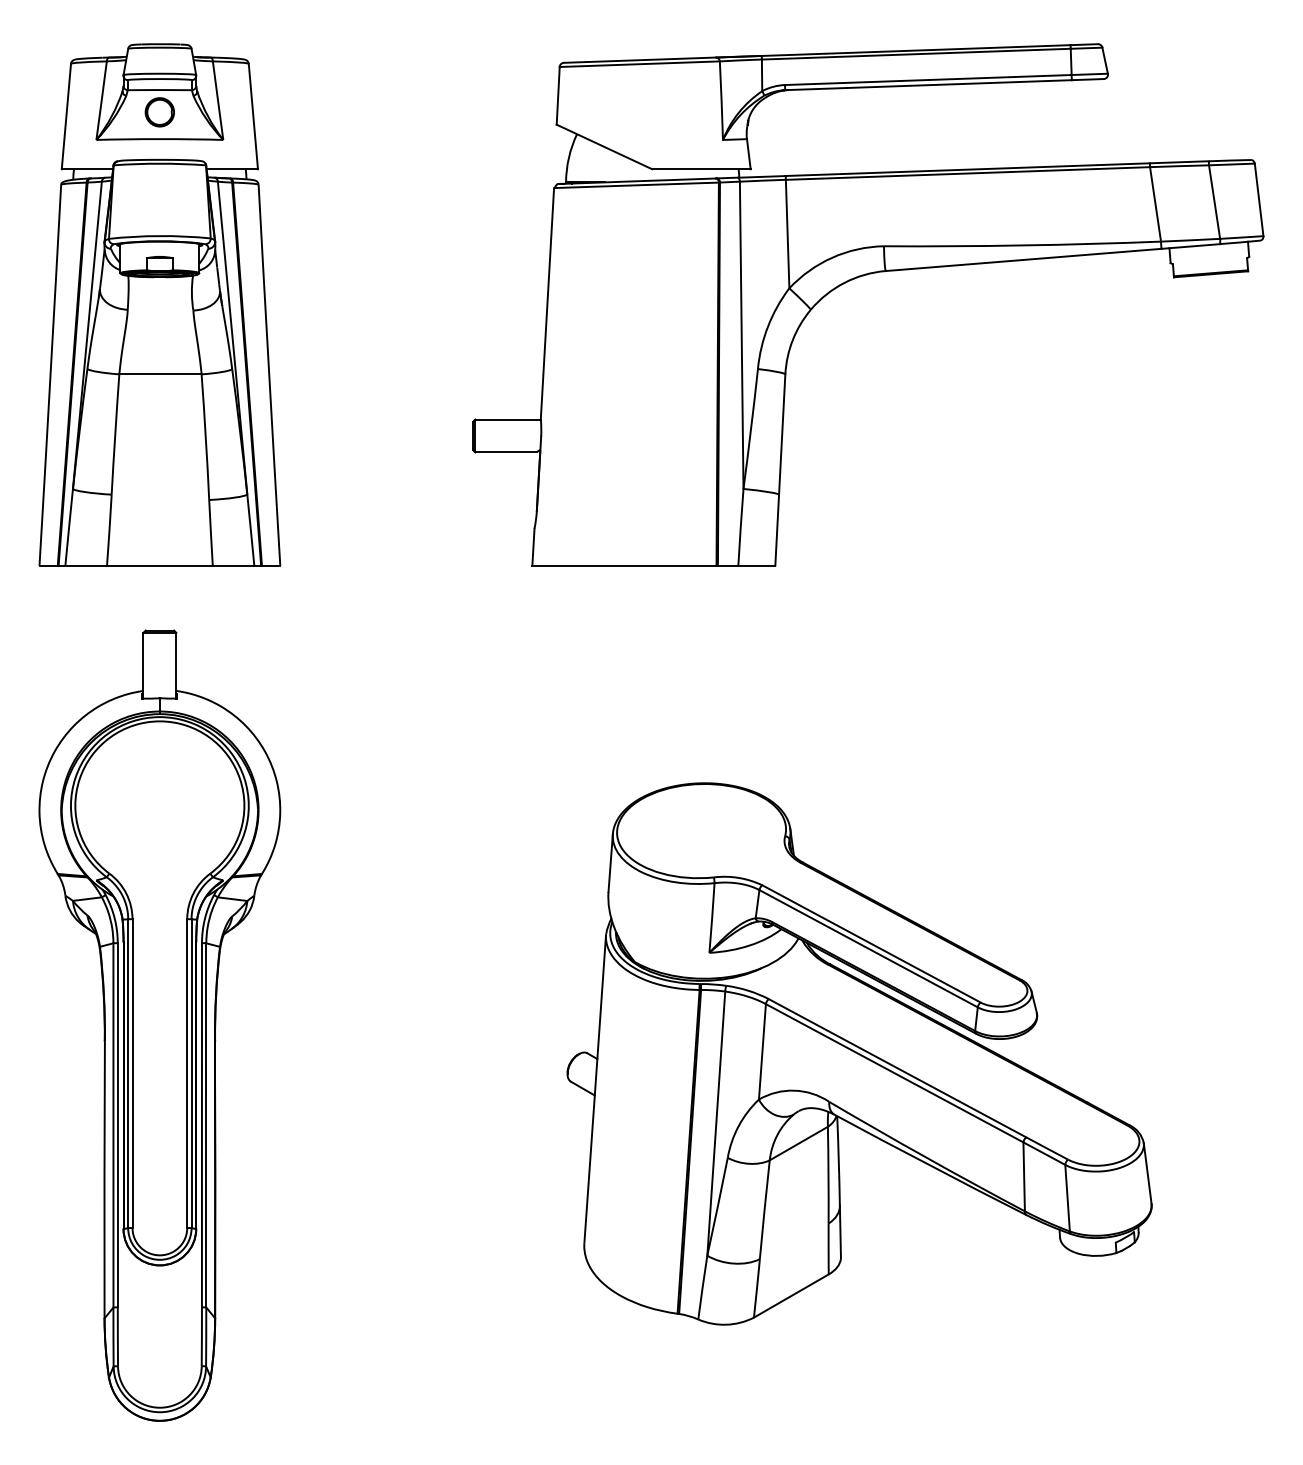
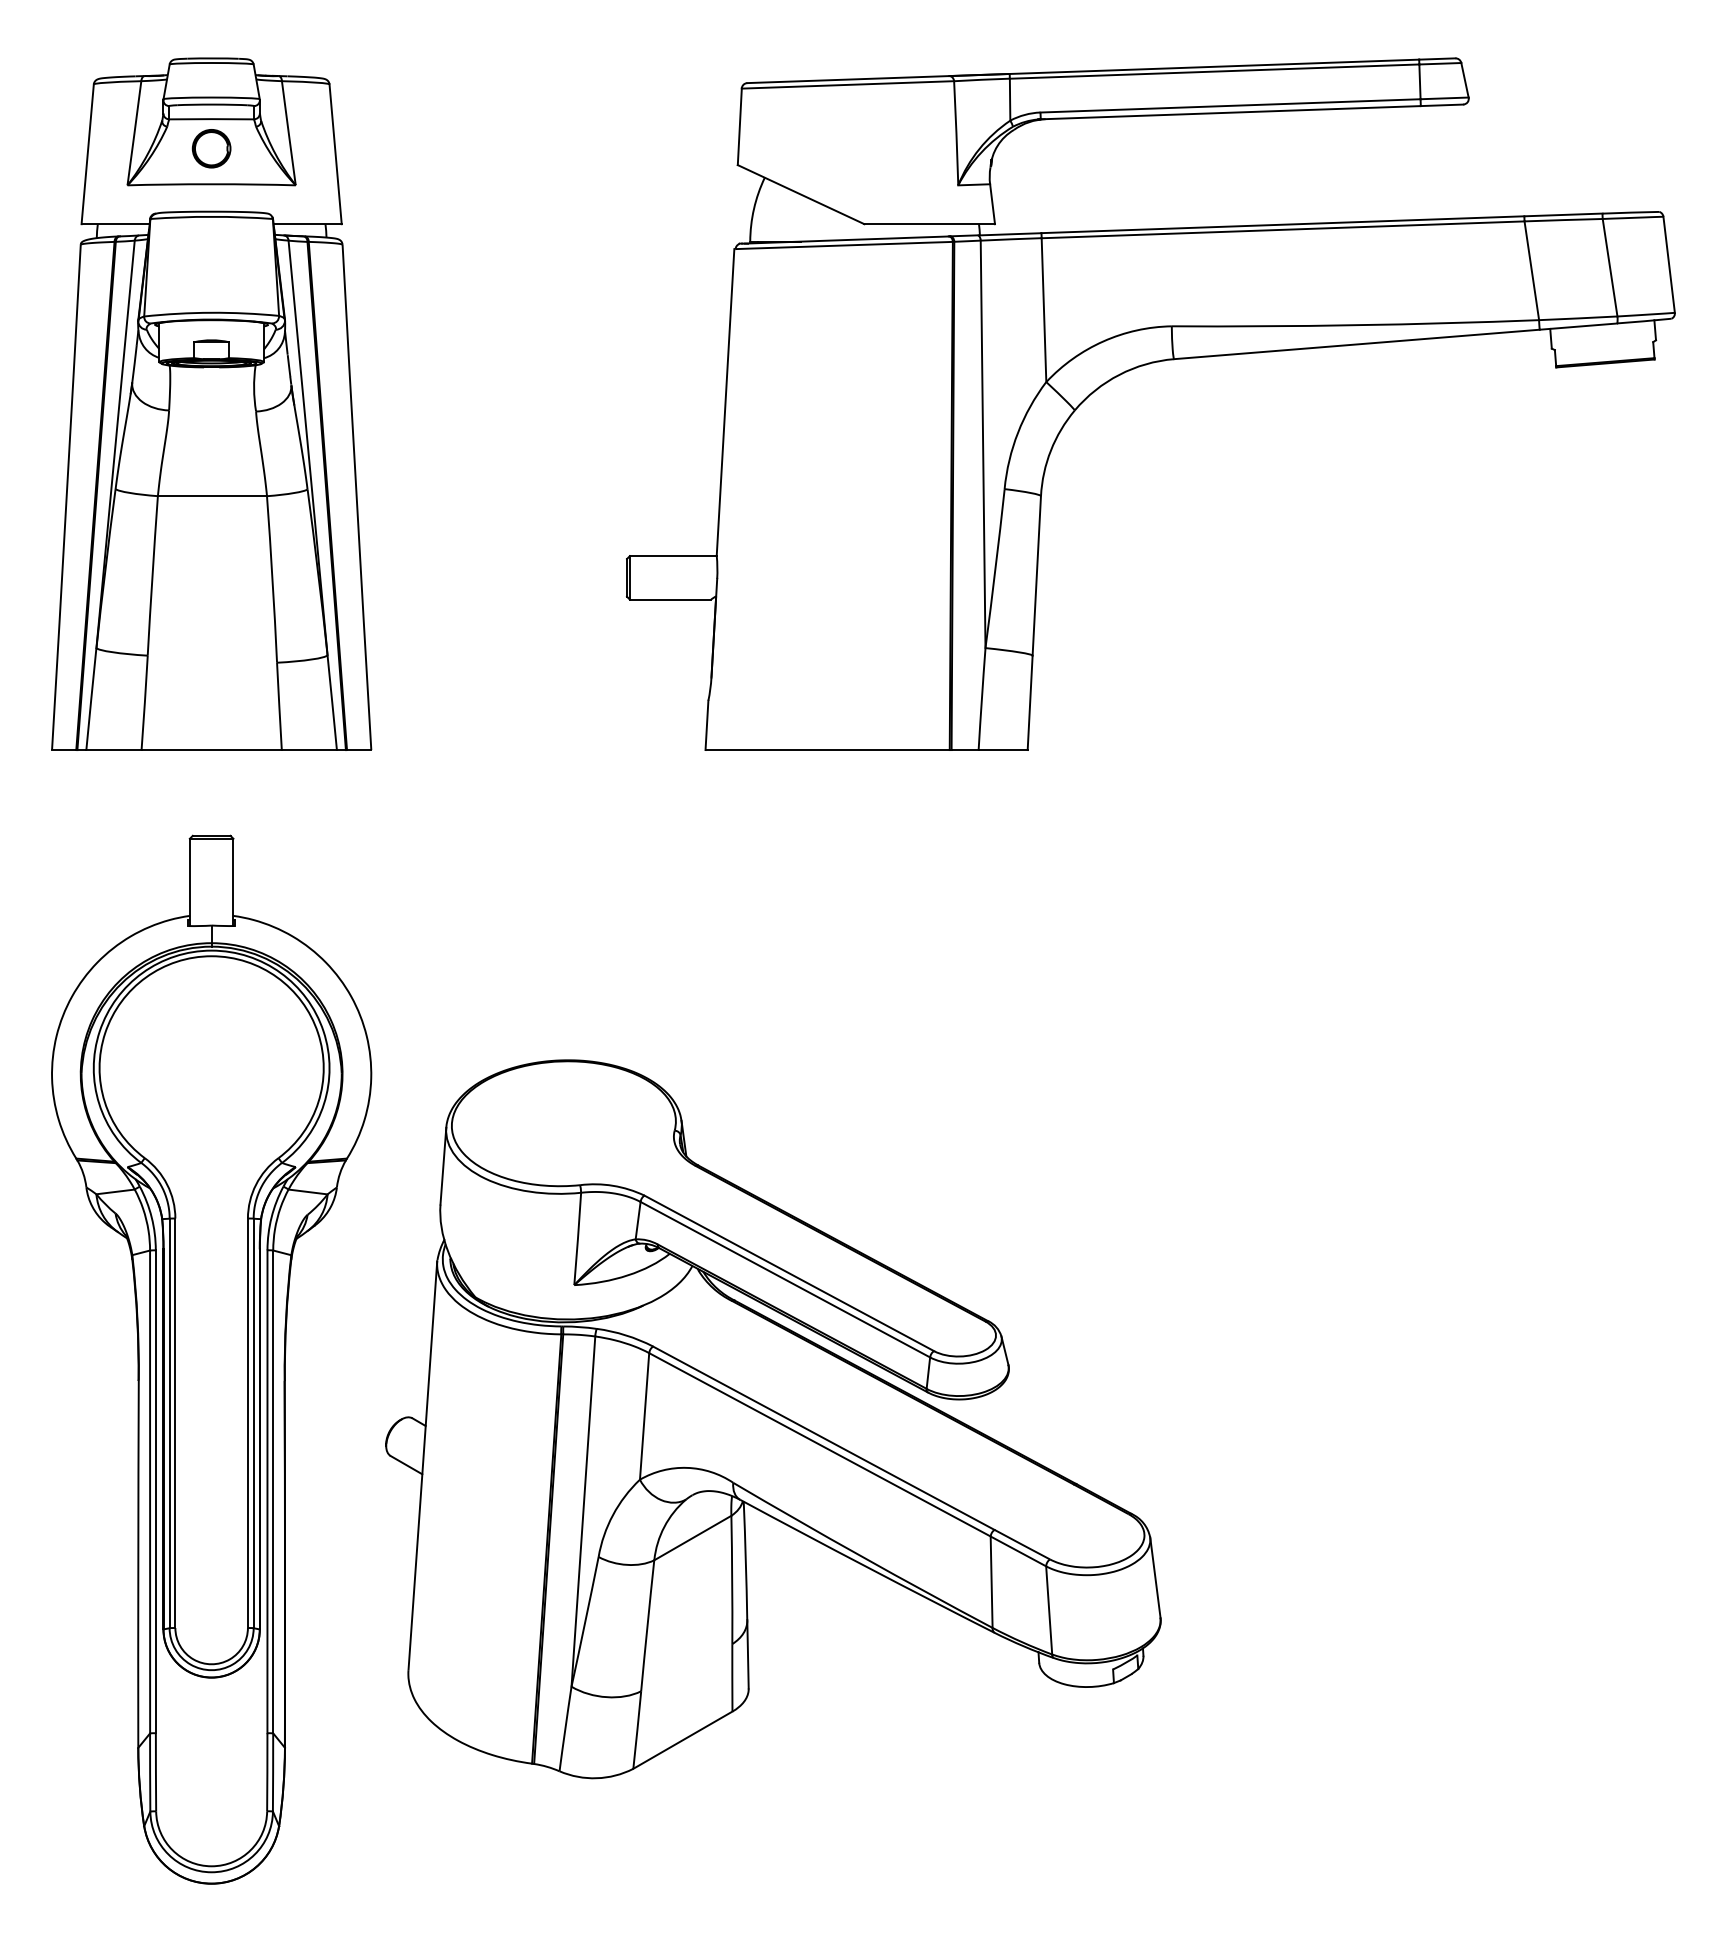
part: (859, 1054) -> (773, 1419), moved

